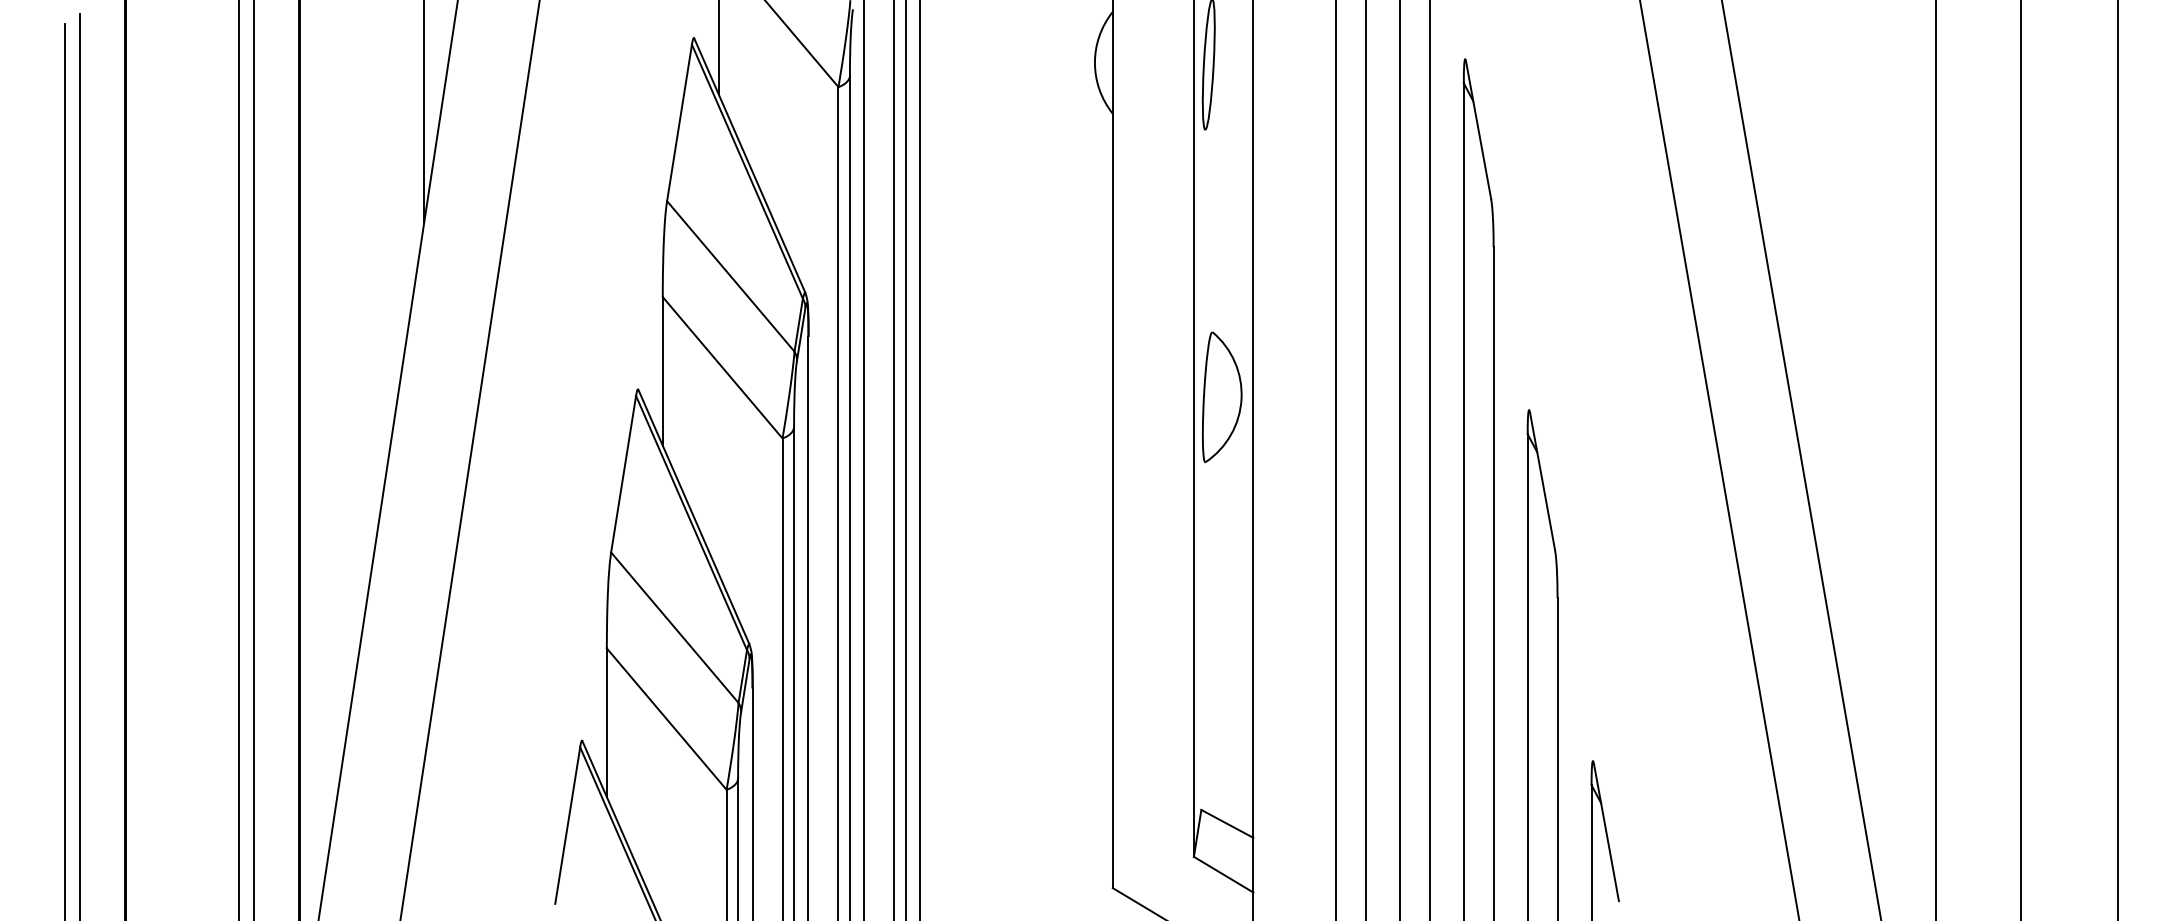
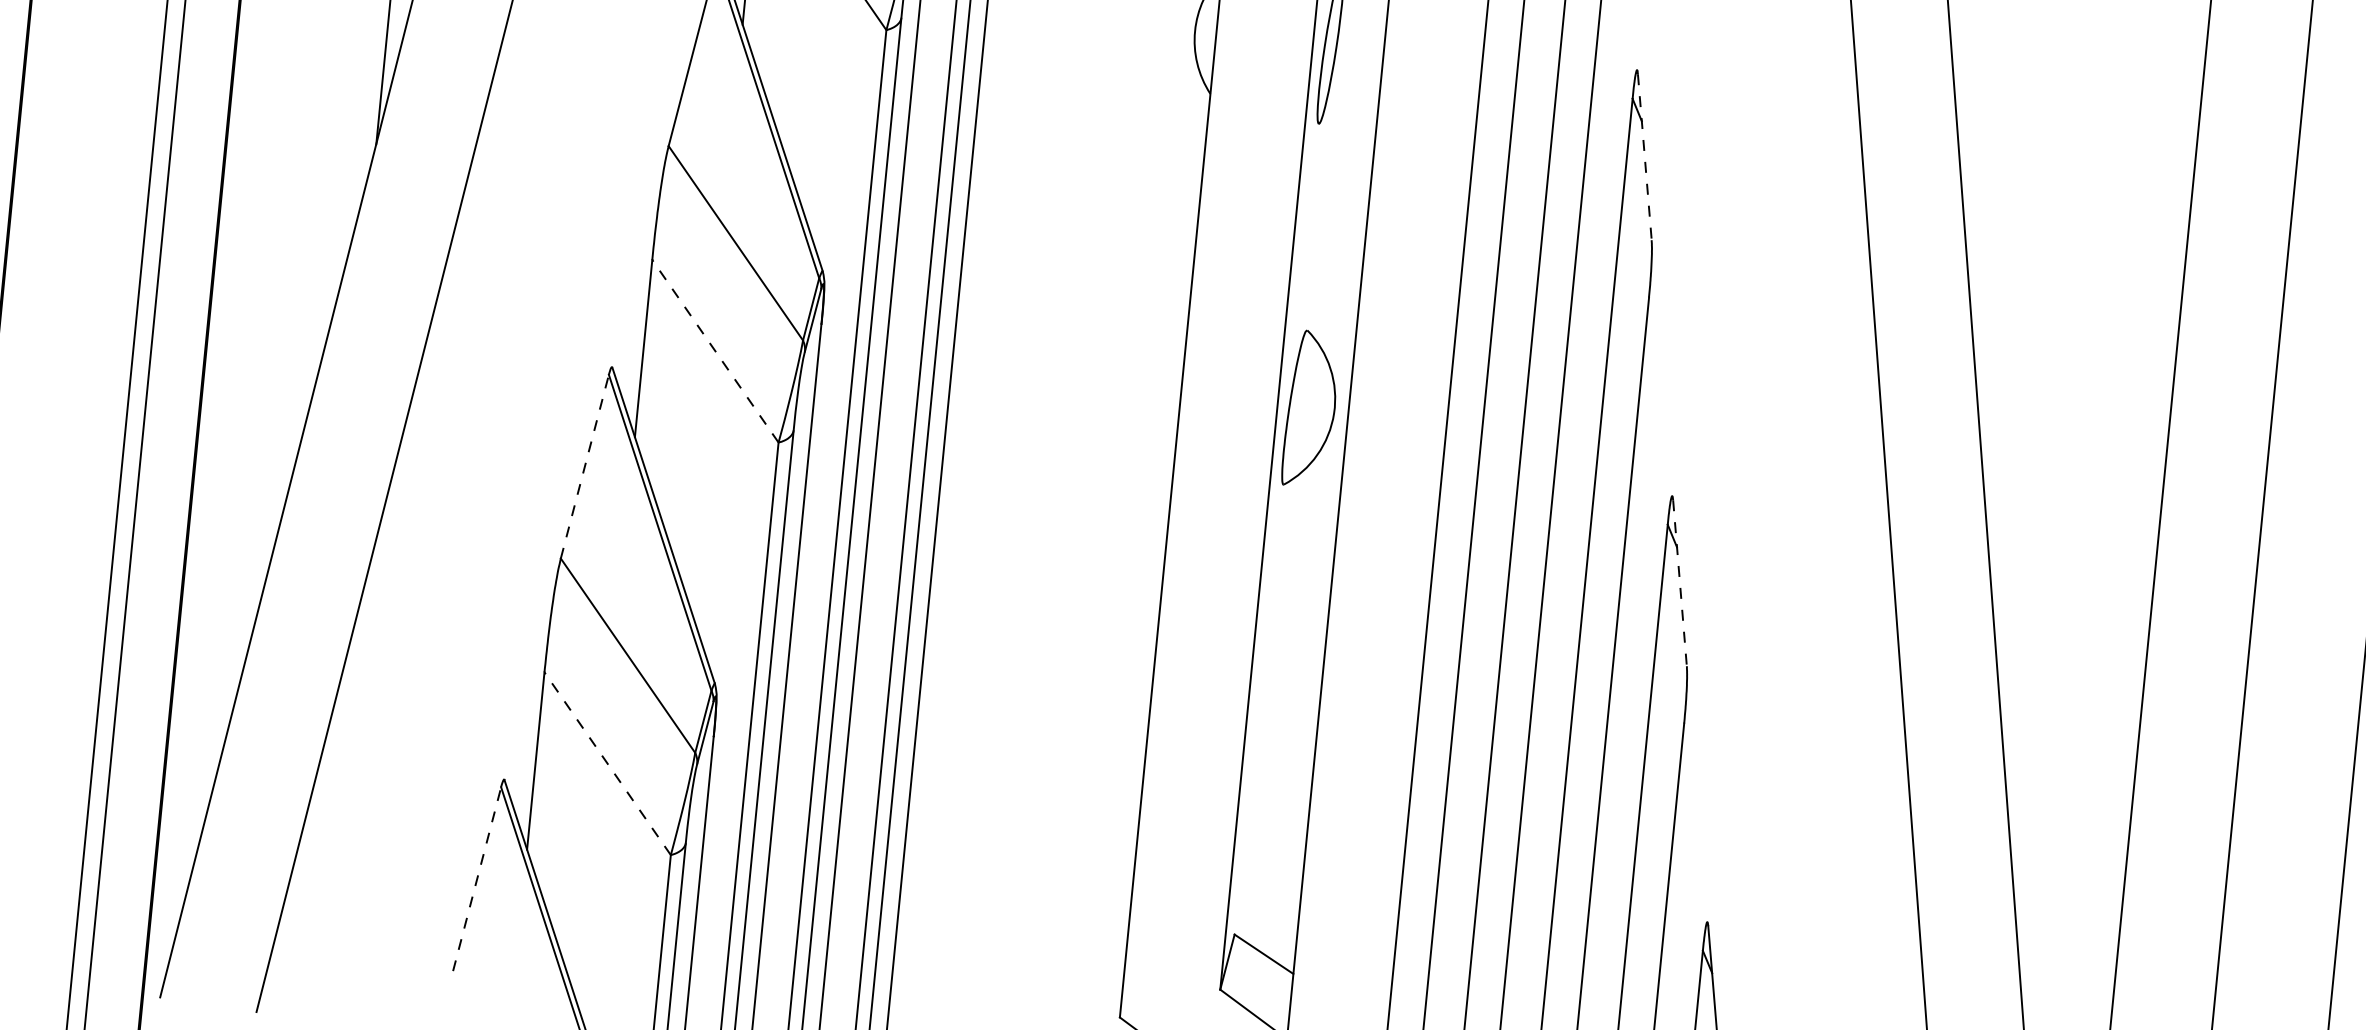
line: (1478, 131) -> (1644, 157), solid -> dashed
line: (722, 367) -> (715, 350), solid -> dashed
part: (1222, 397) -> (1311, 409), moved
line: (623, 473) -> (584, 465), solid -> dashed
line: (1542, 482) -> (1679, 583), solid -> dashed
line: (666, 719) -> (607, 764), solid -> dashed
line: (567, 825) -> (476, 879), solid -> dashed

